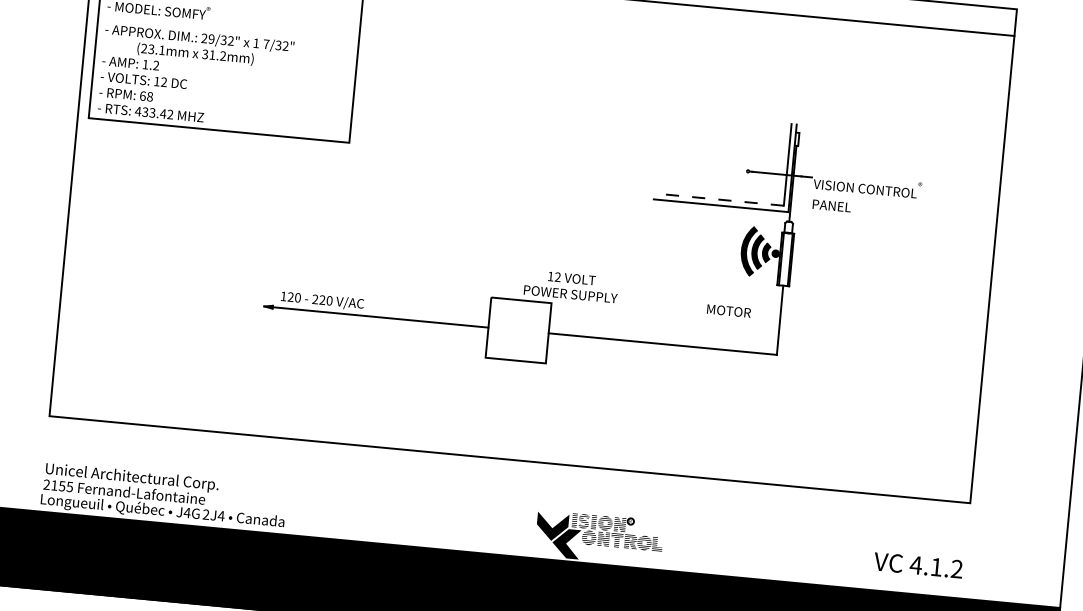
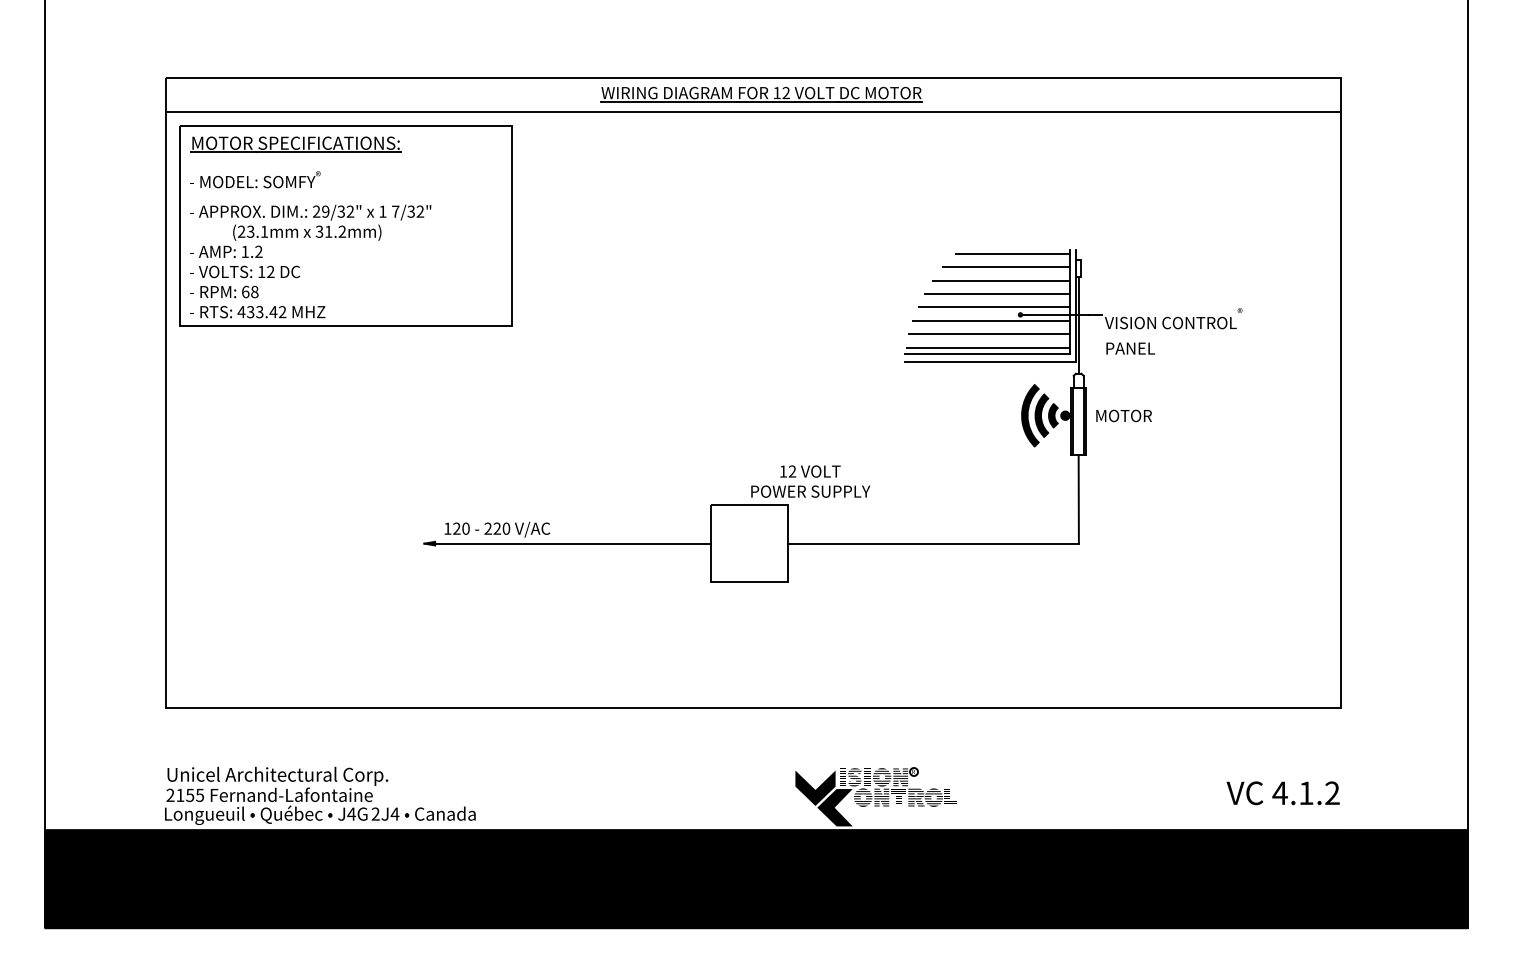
hatch: (723, 157) -> (987, 300), added
line: (719, 199) -> (987, 354), dashed -> solid
text: (728, 310) -> (1123, 415), moved

